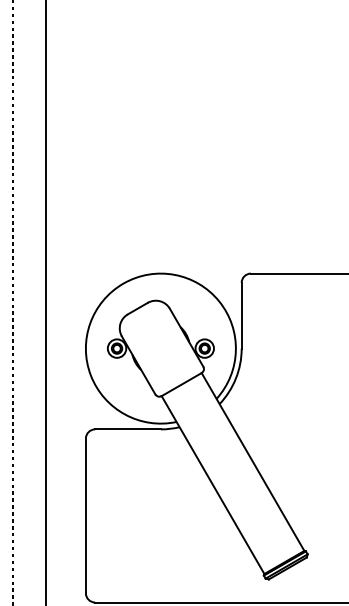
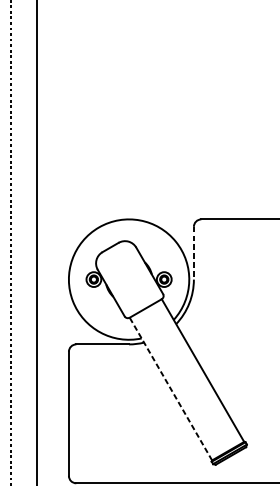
line: (241, 315) -> (193, 253), solid -> dashed
line: (213, 485) -> (171, 389), solid -> dashed

